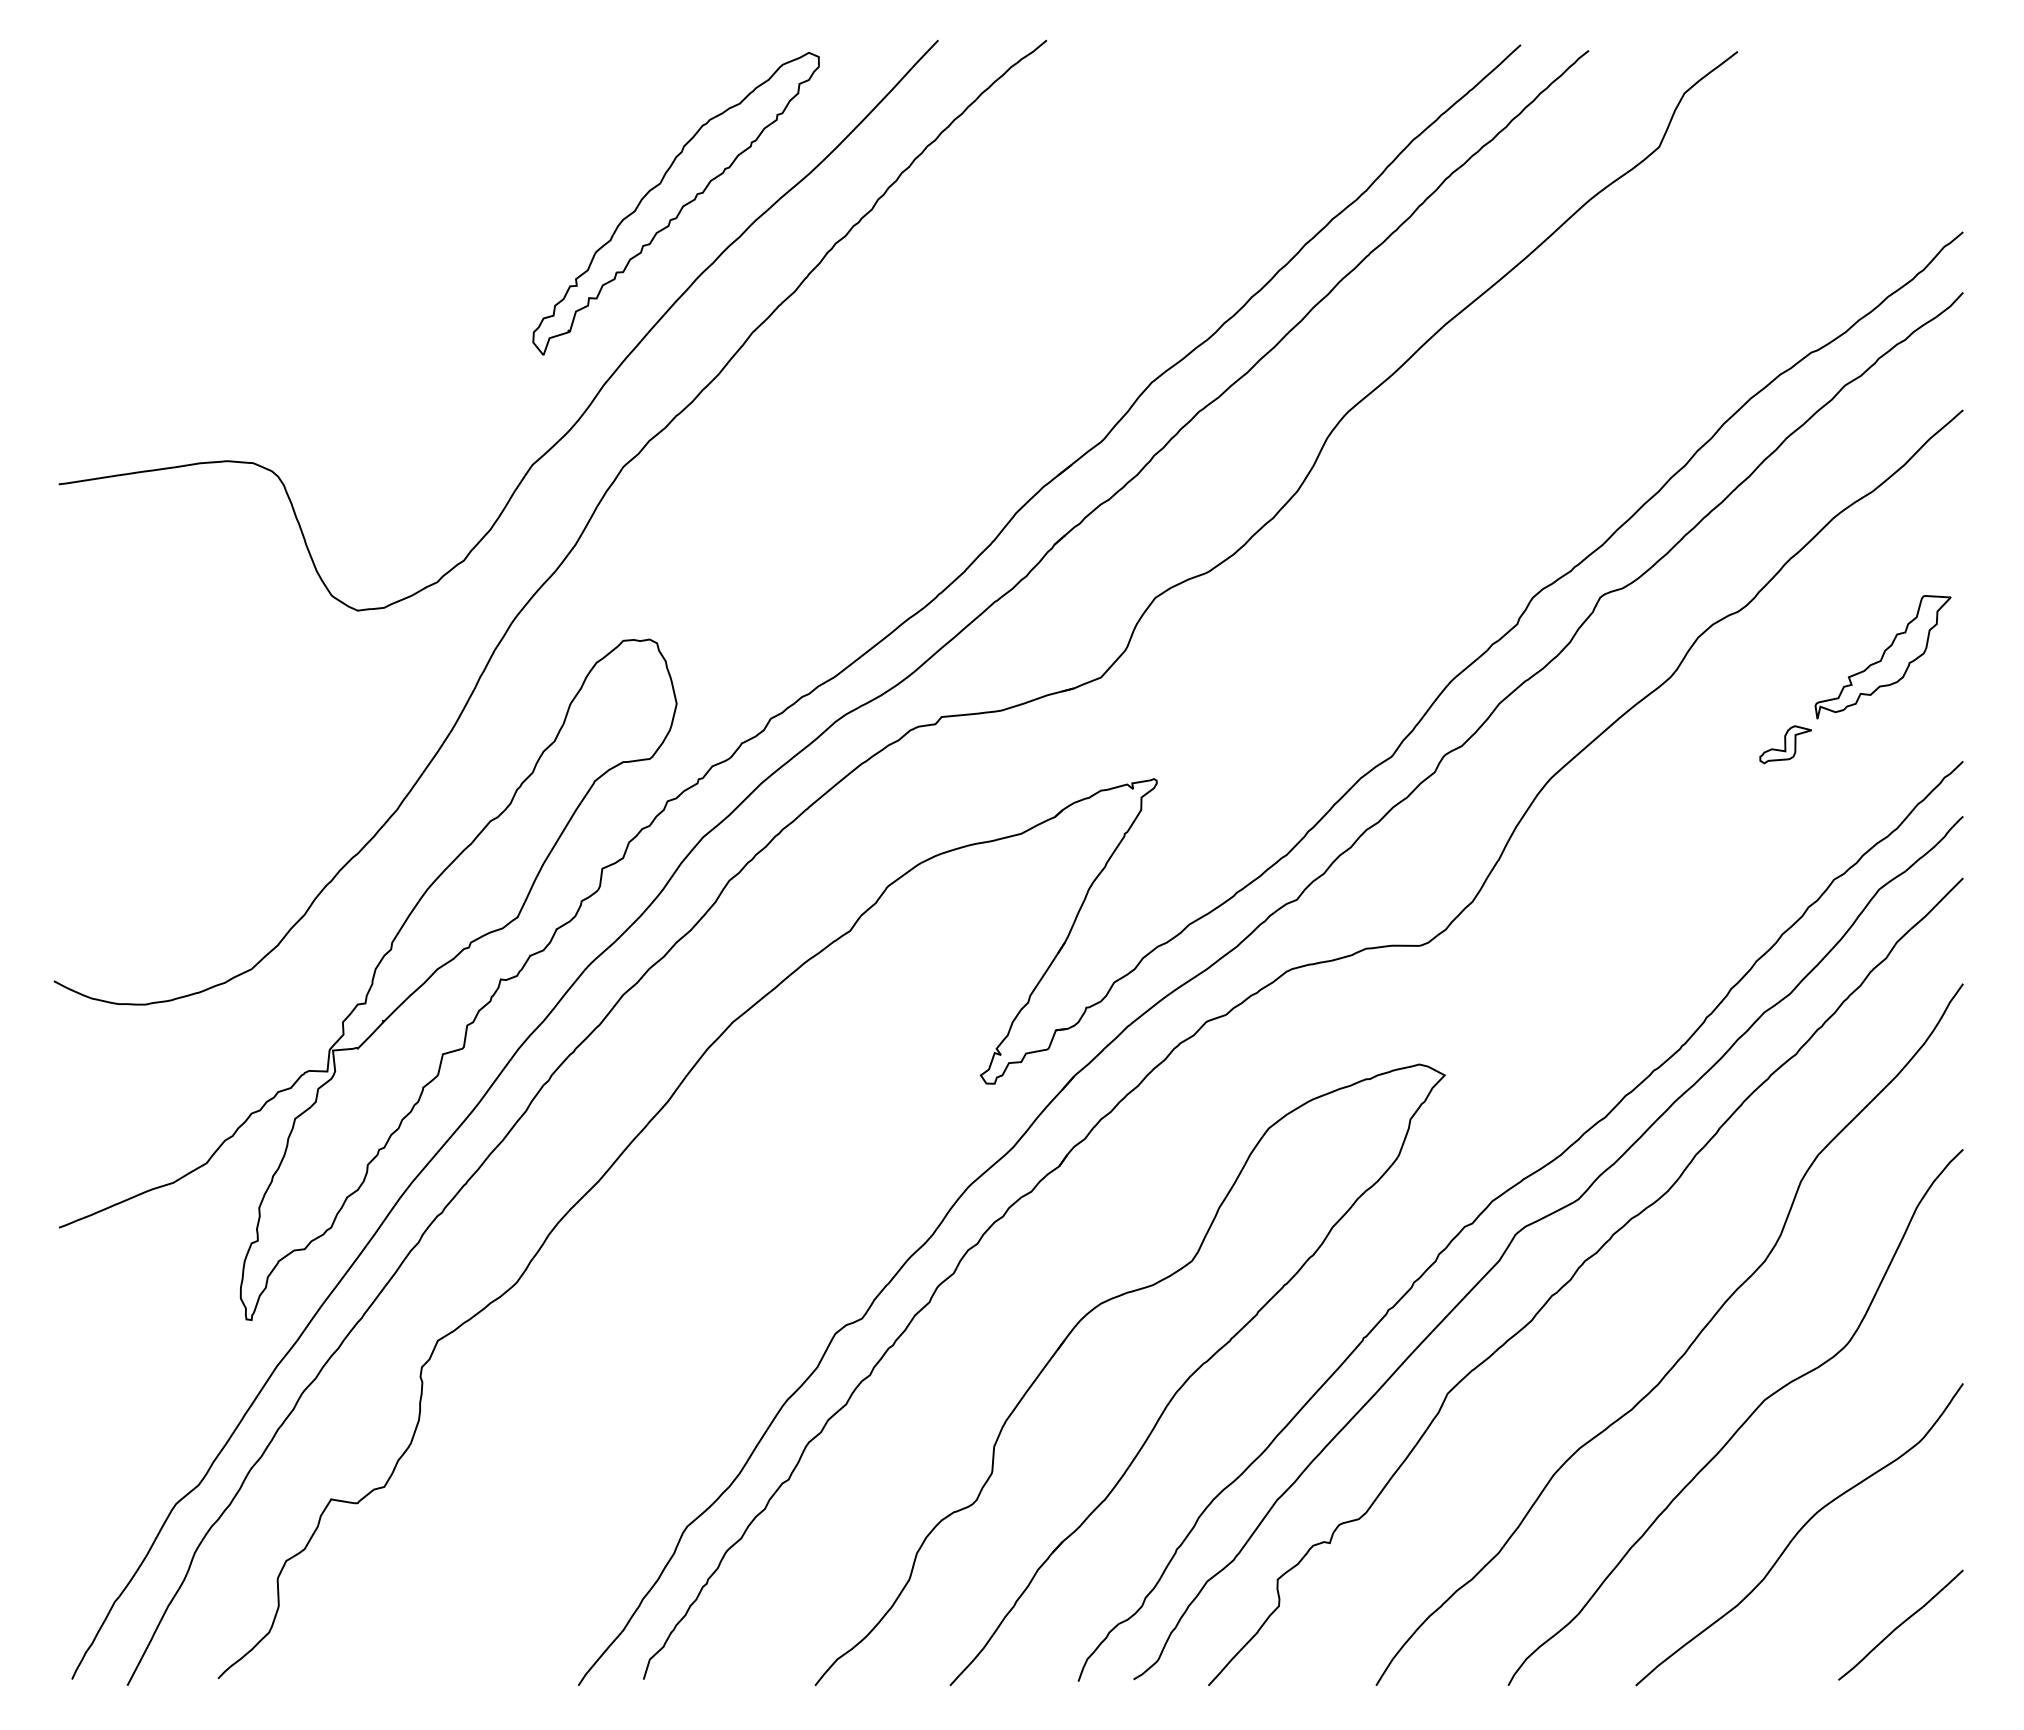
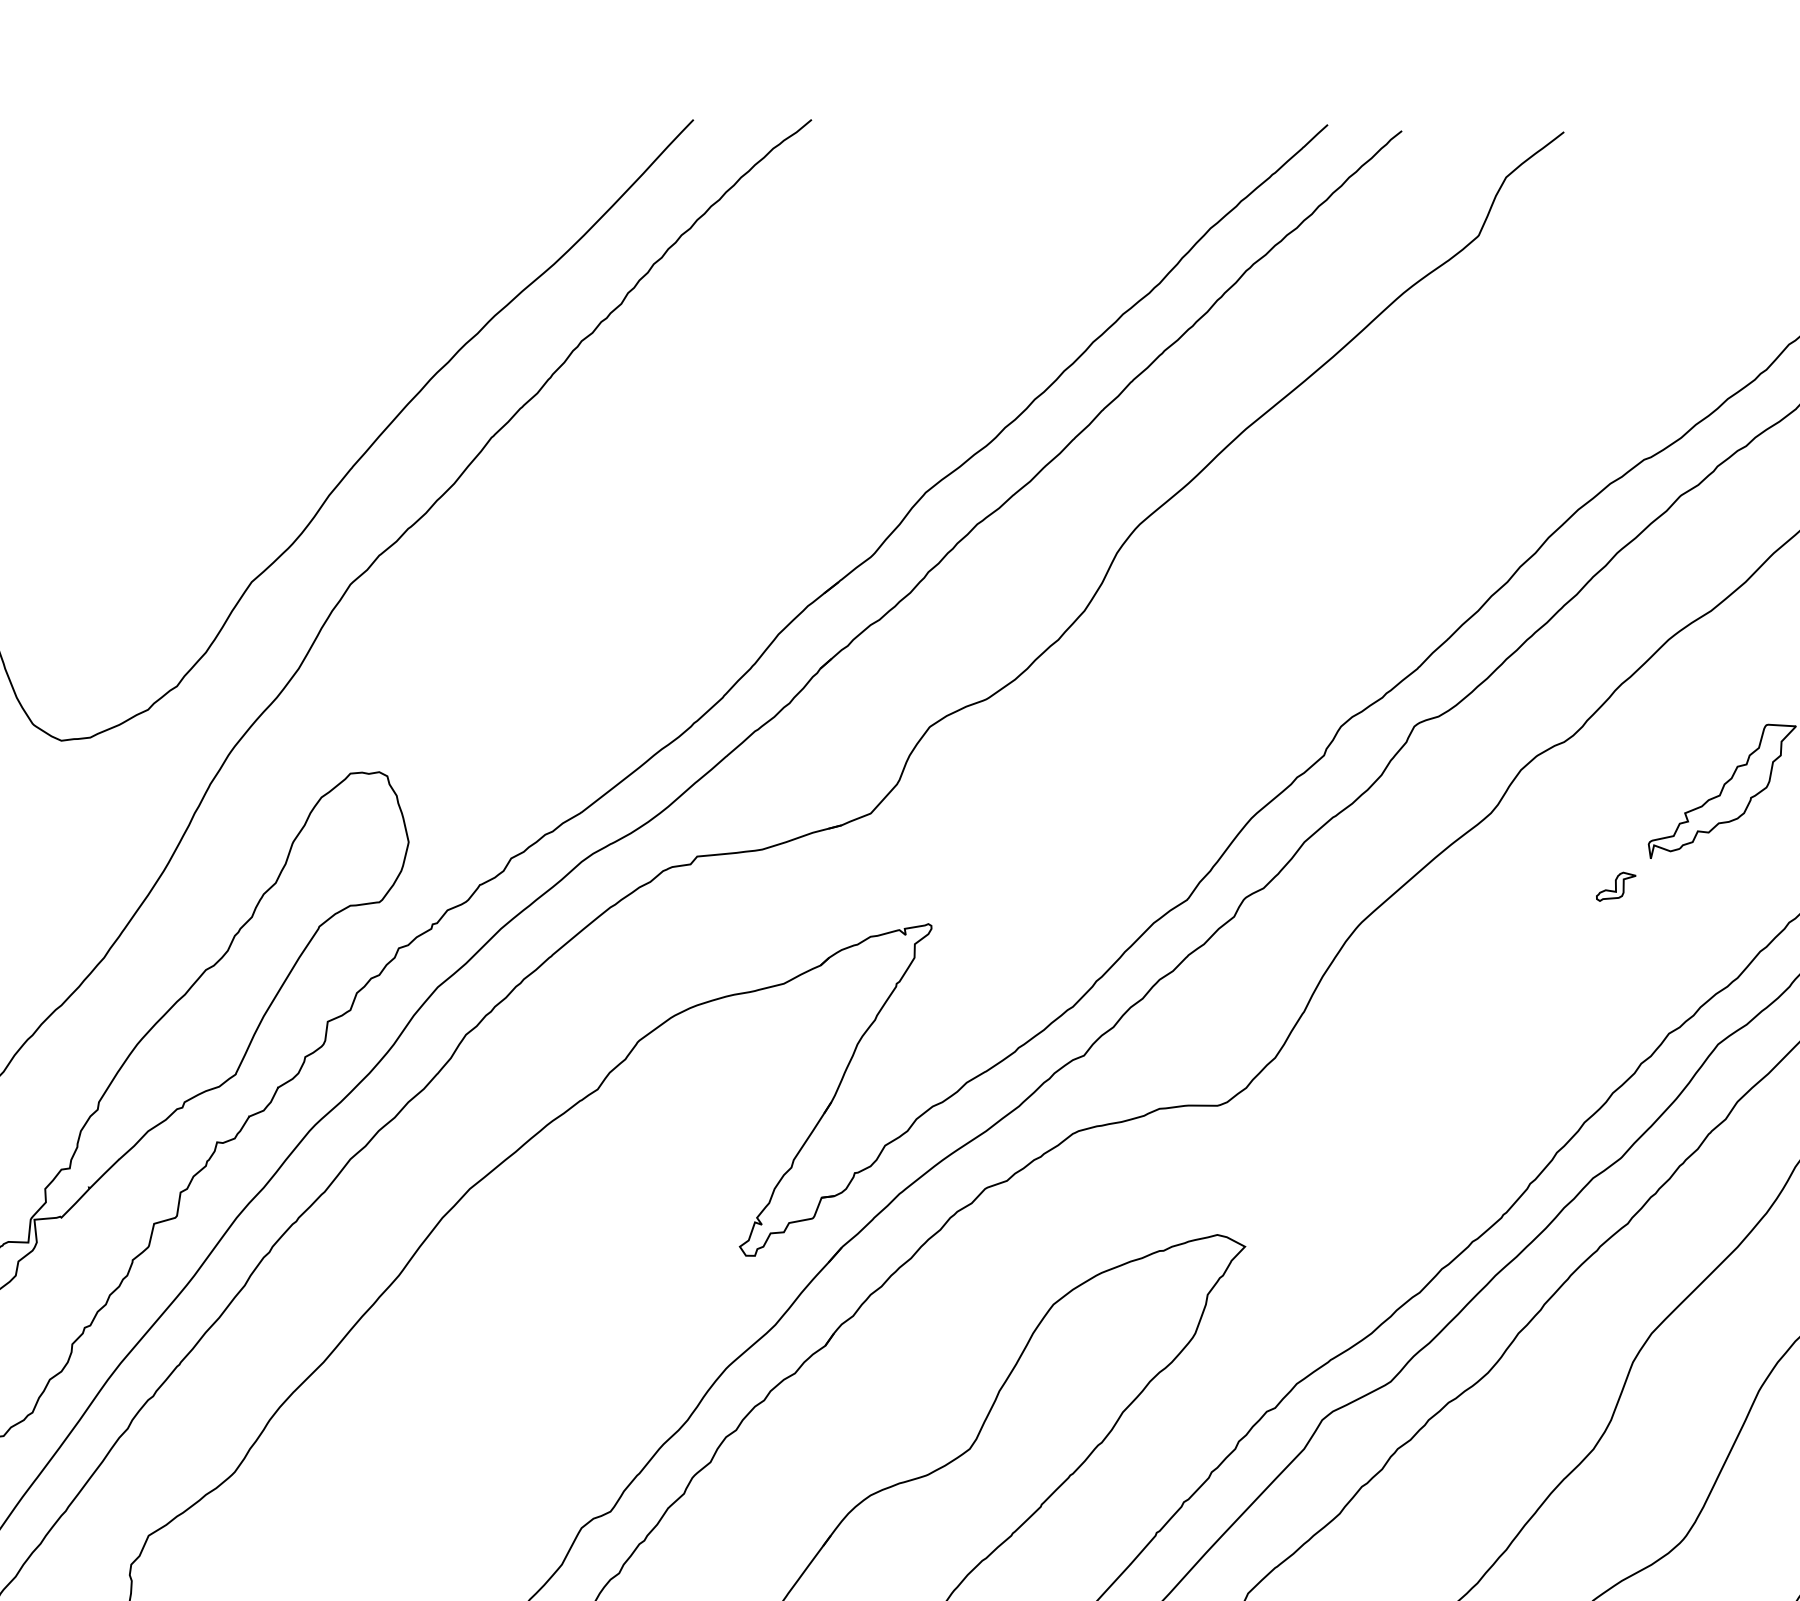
part: (675, 203) -> (407, 297), removed
part: (1785, 744) -> (1616, 886), size x0.7

